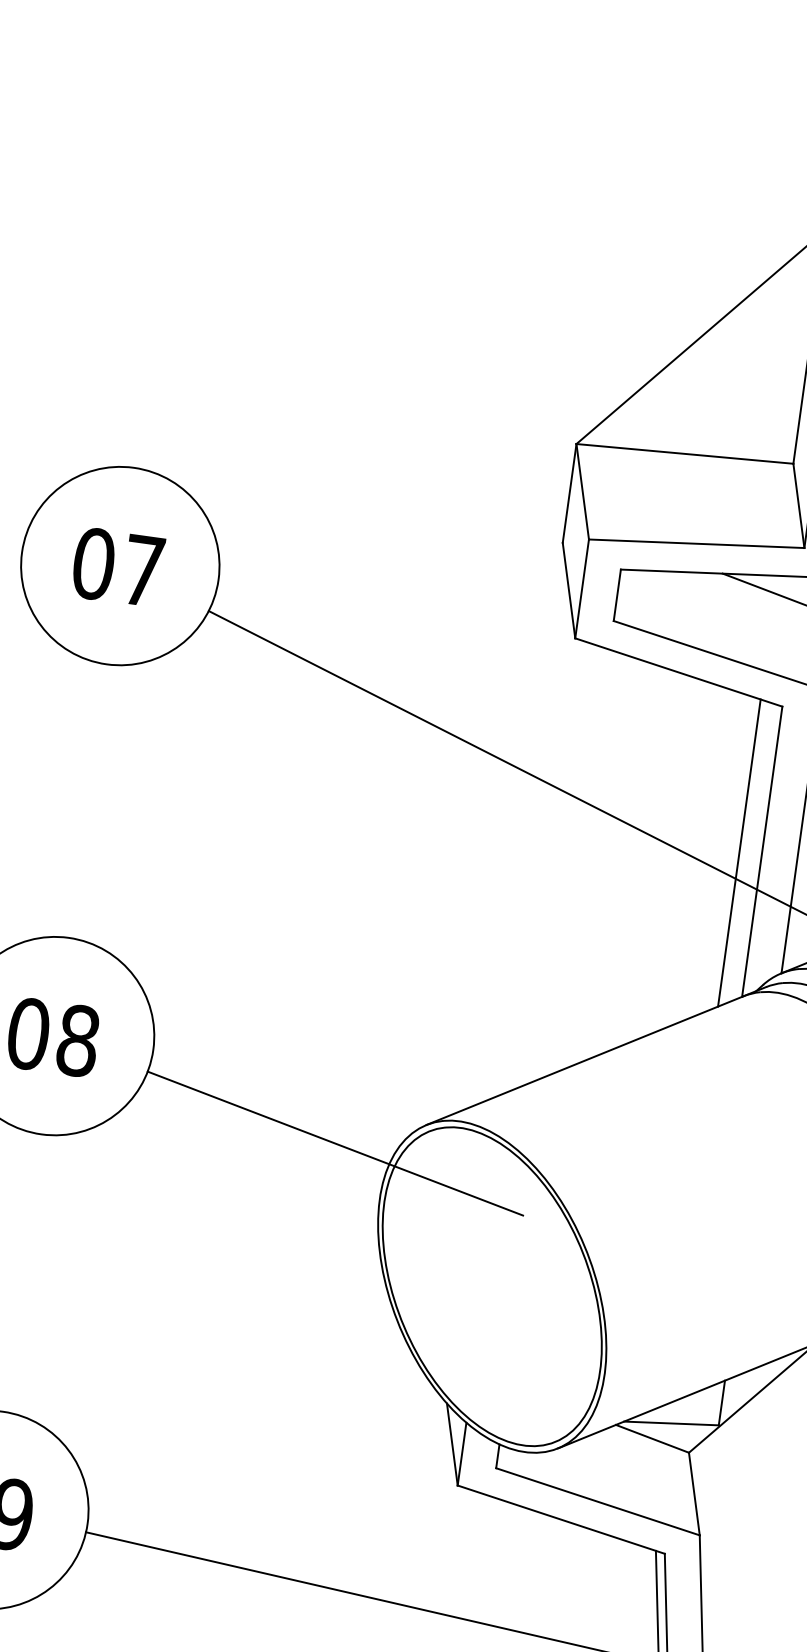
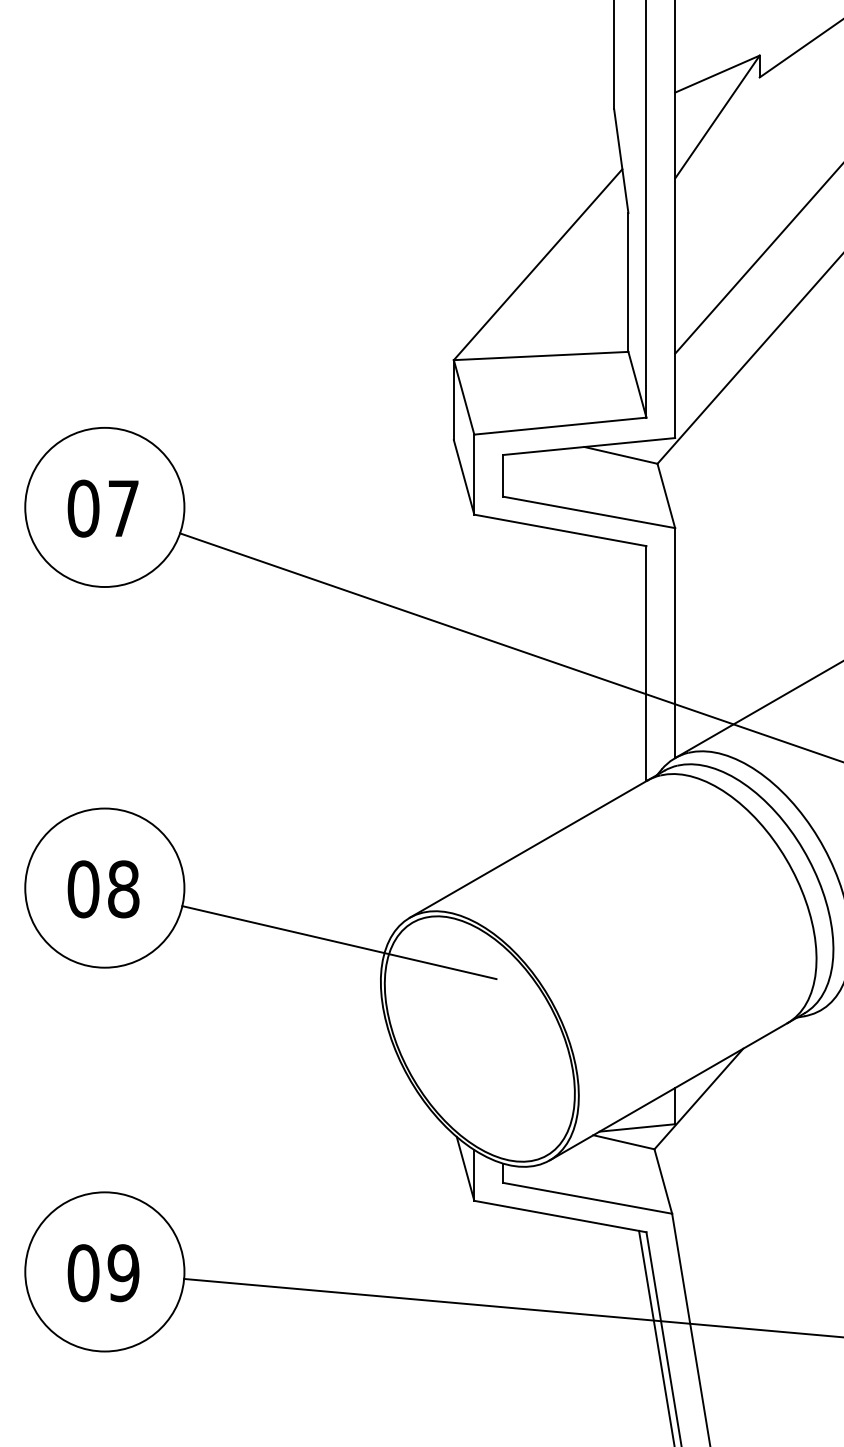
line: (739, 852) -> (628, 666), removed

